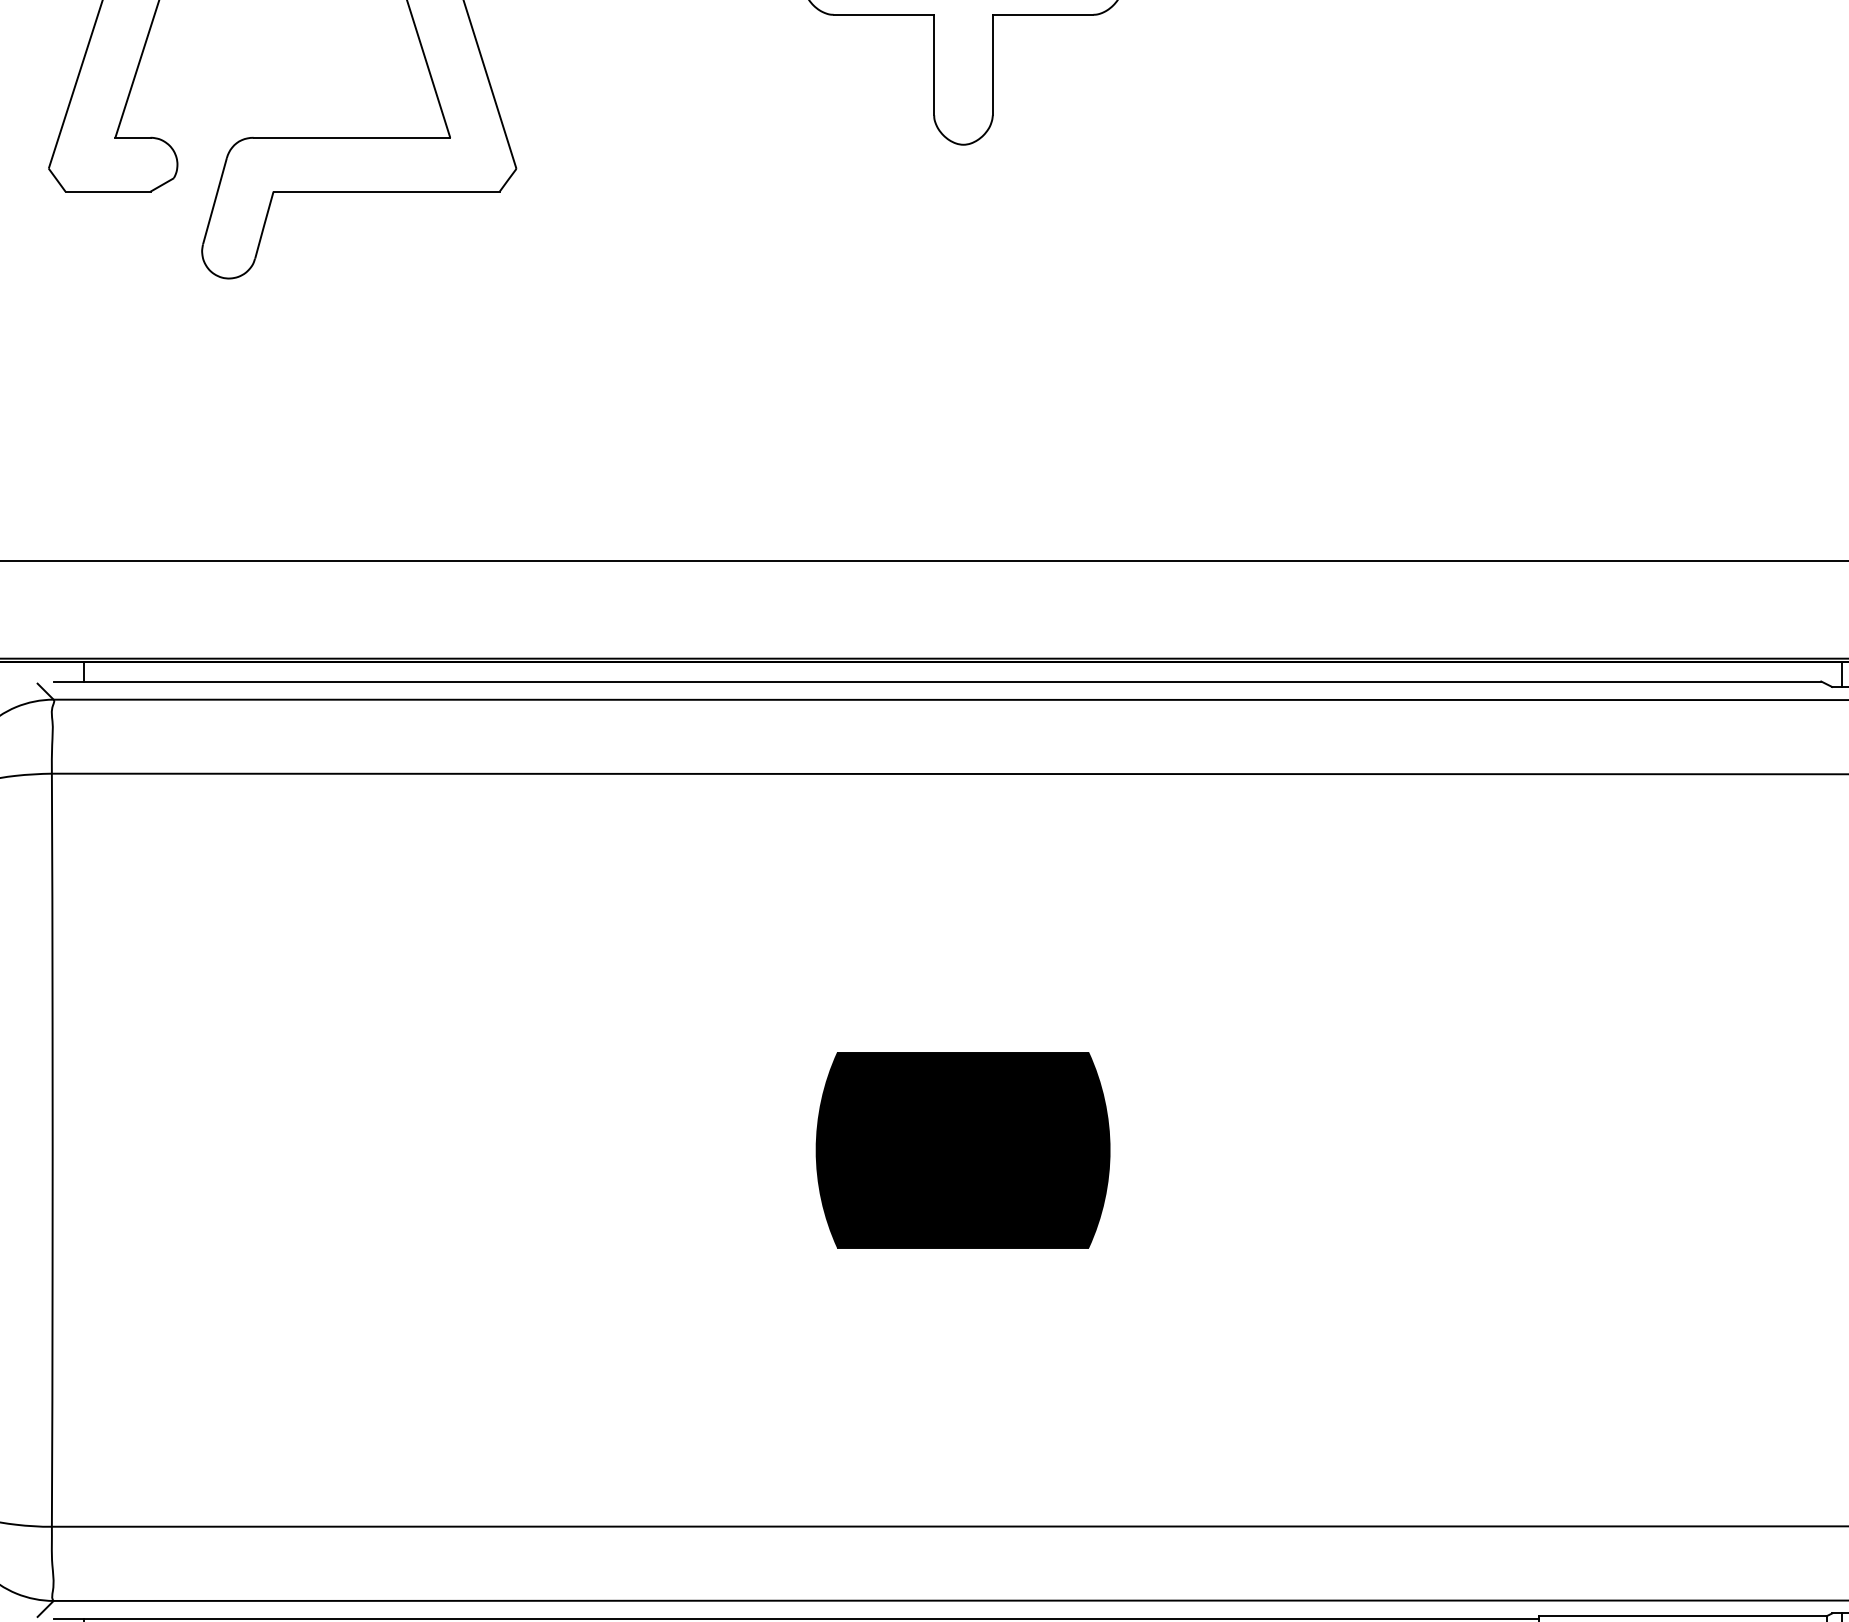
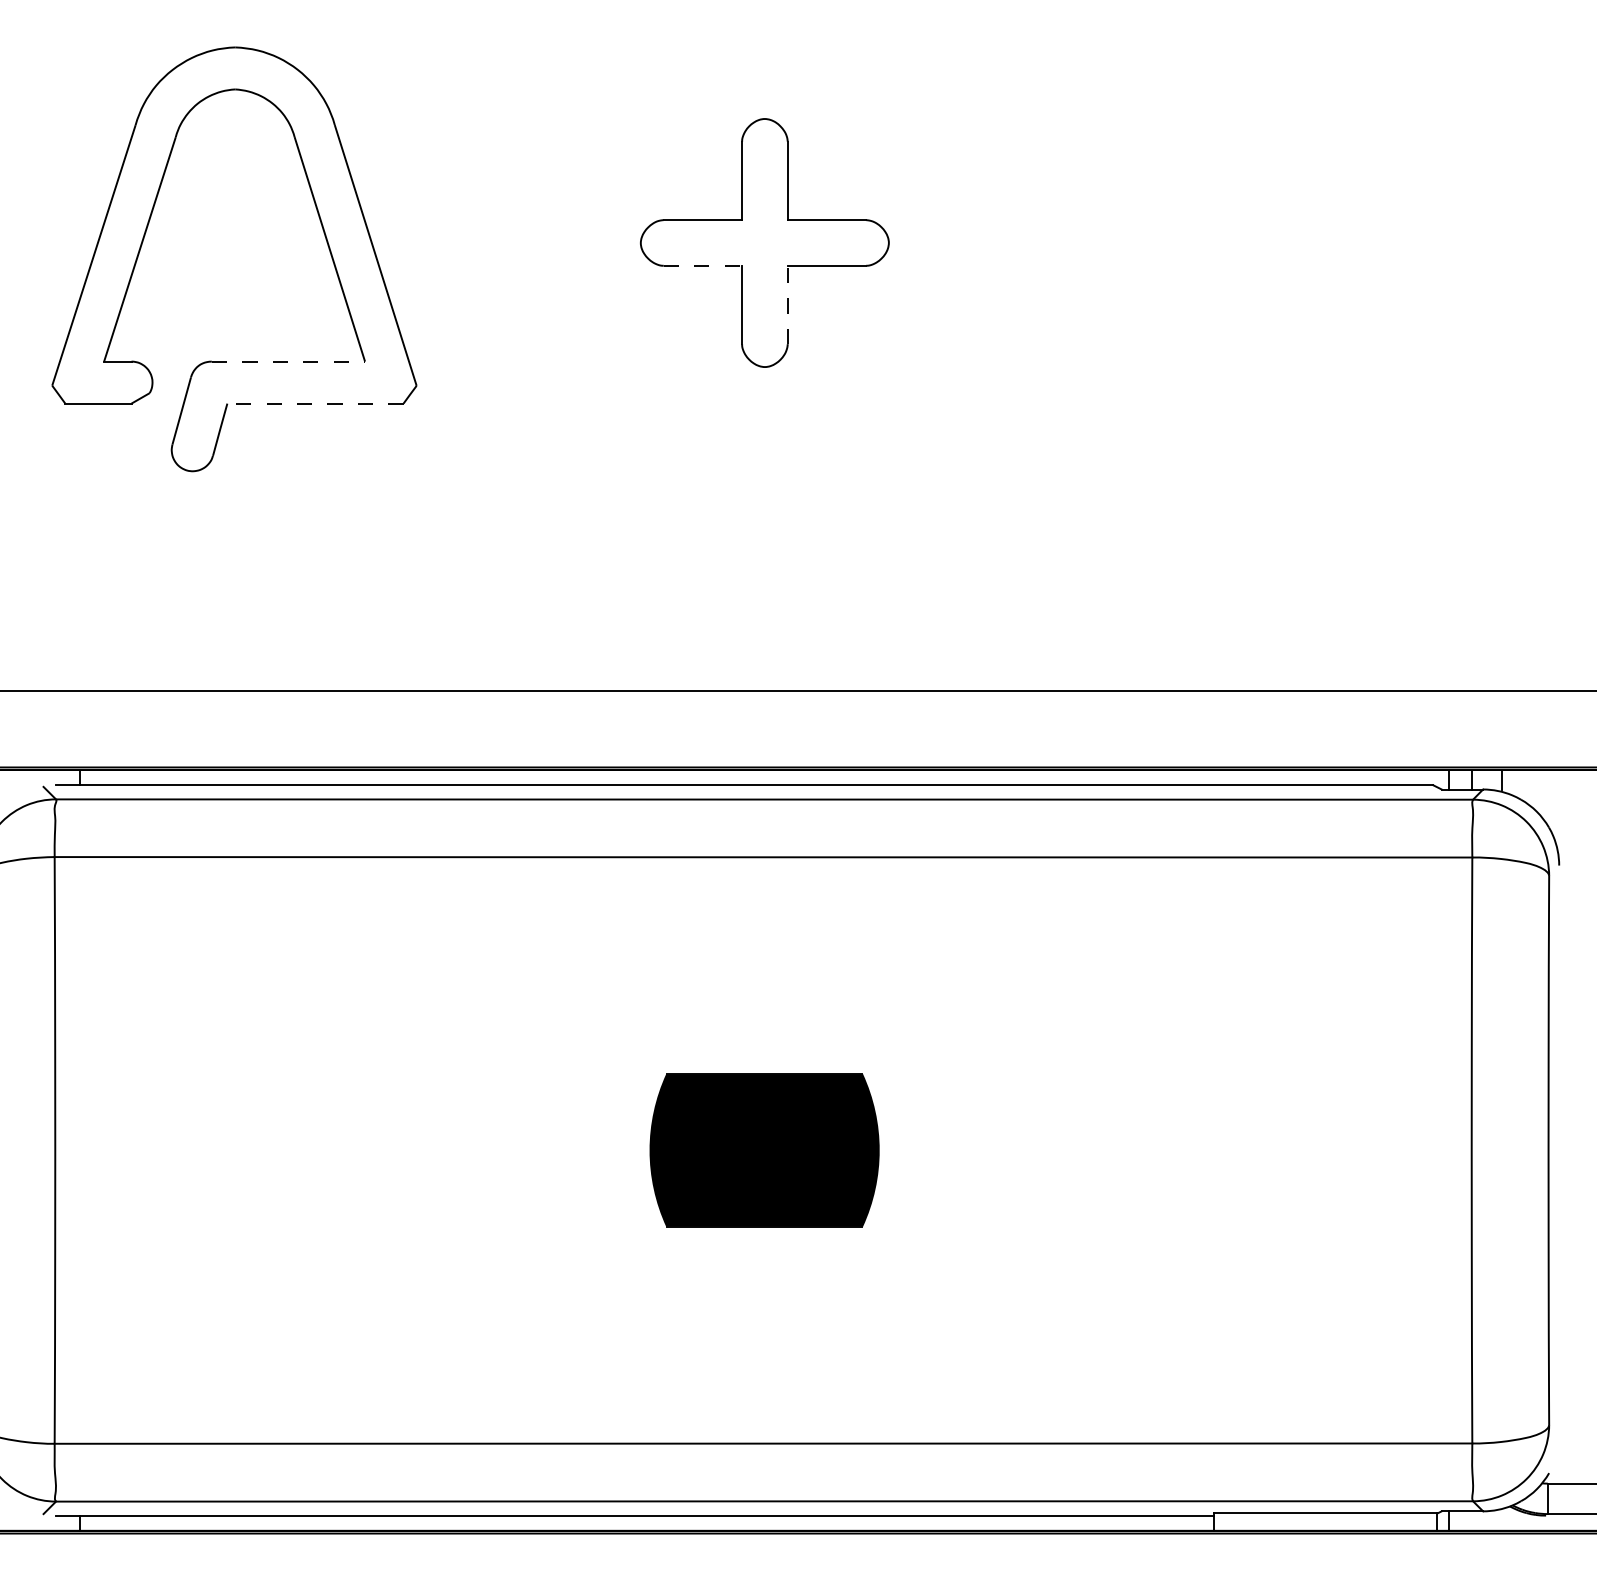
line: (884, 14) -> (703, 265), solid -> dashed
line: (992, 64) -> (787, 304), solid -> dashed
line: (352, 137) -> (288, 361), solid -> dashed
line: (385, 191) -> (314, 403), solid -> dashed

